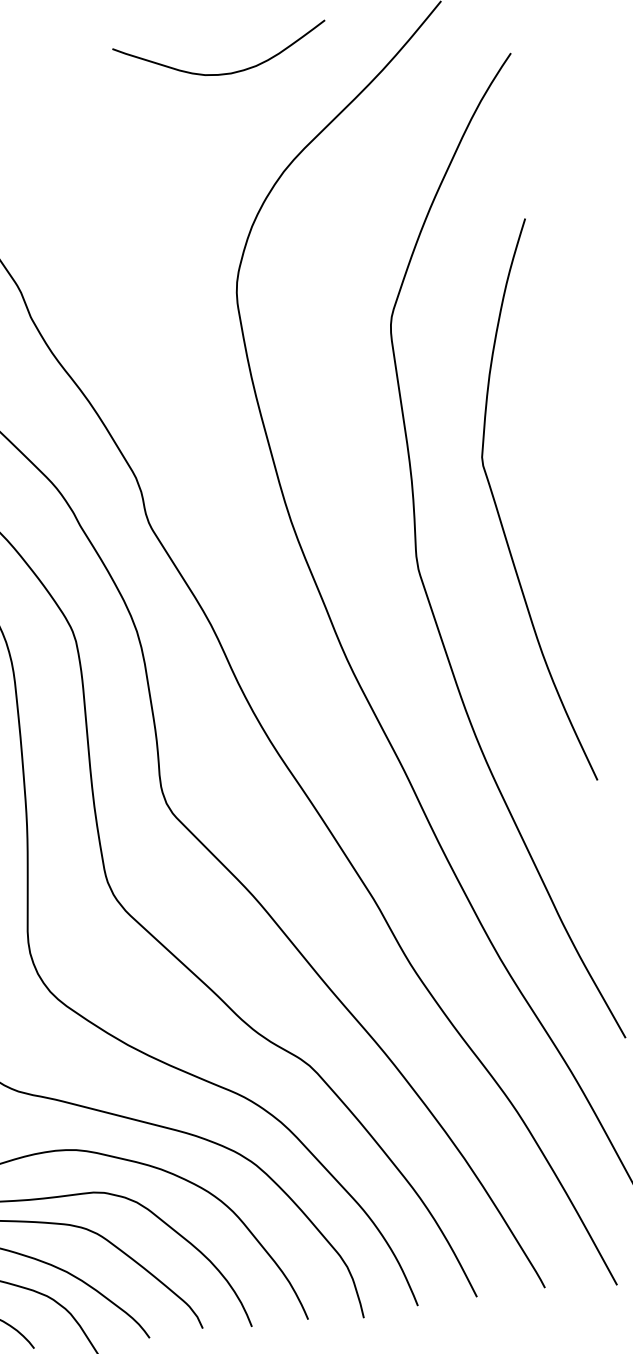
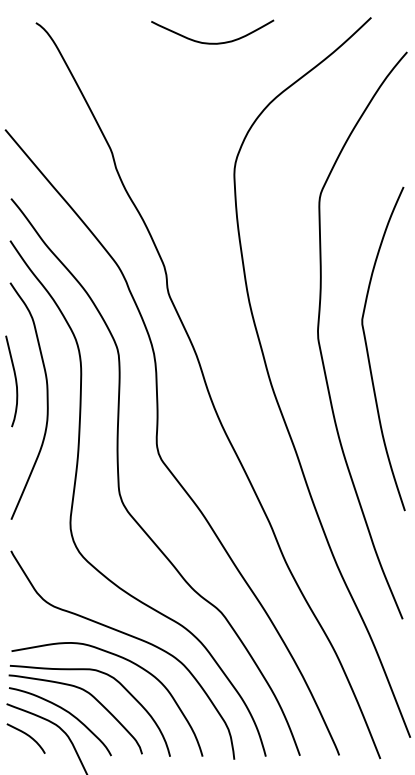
curve: (223, 72) -> (212, 42), moved
curve: (499, 509) -> (368, 350), moved

